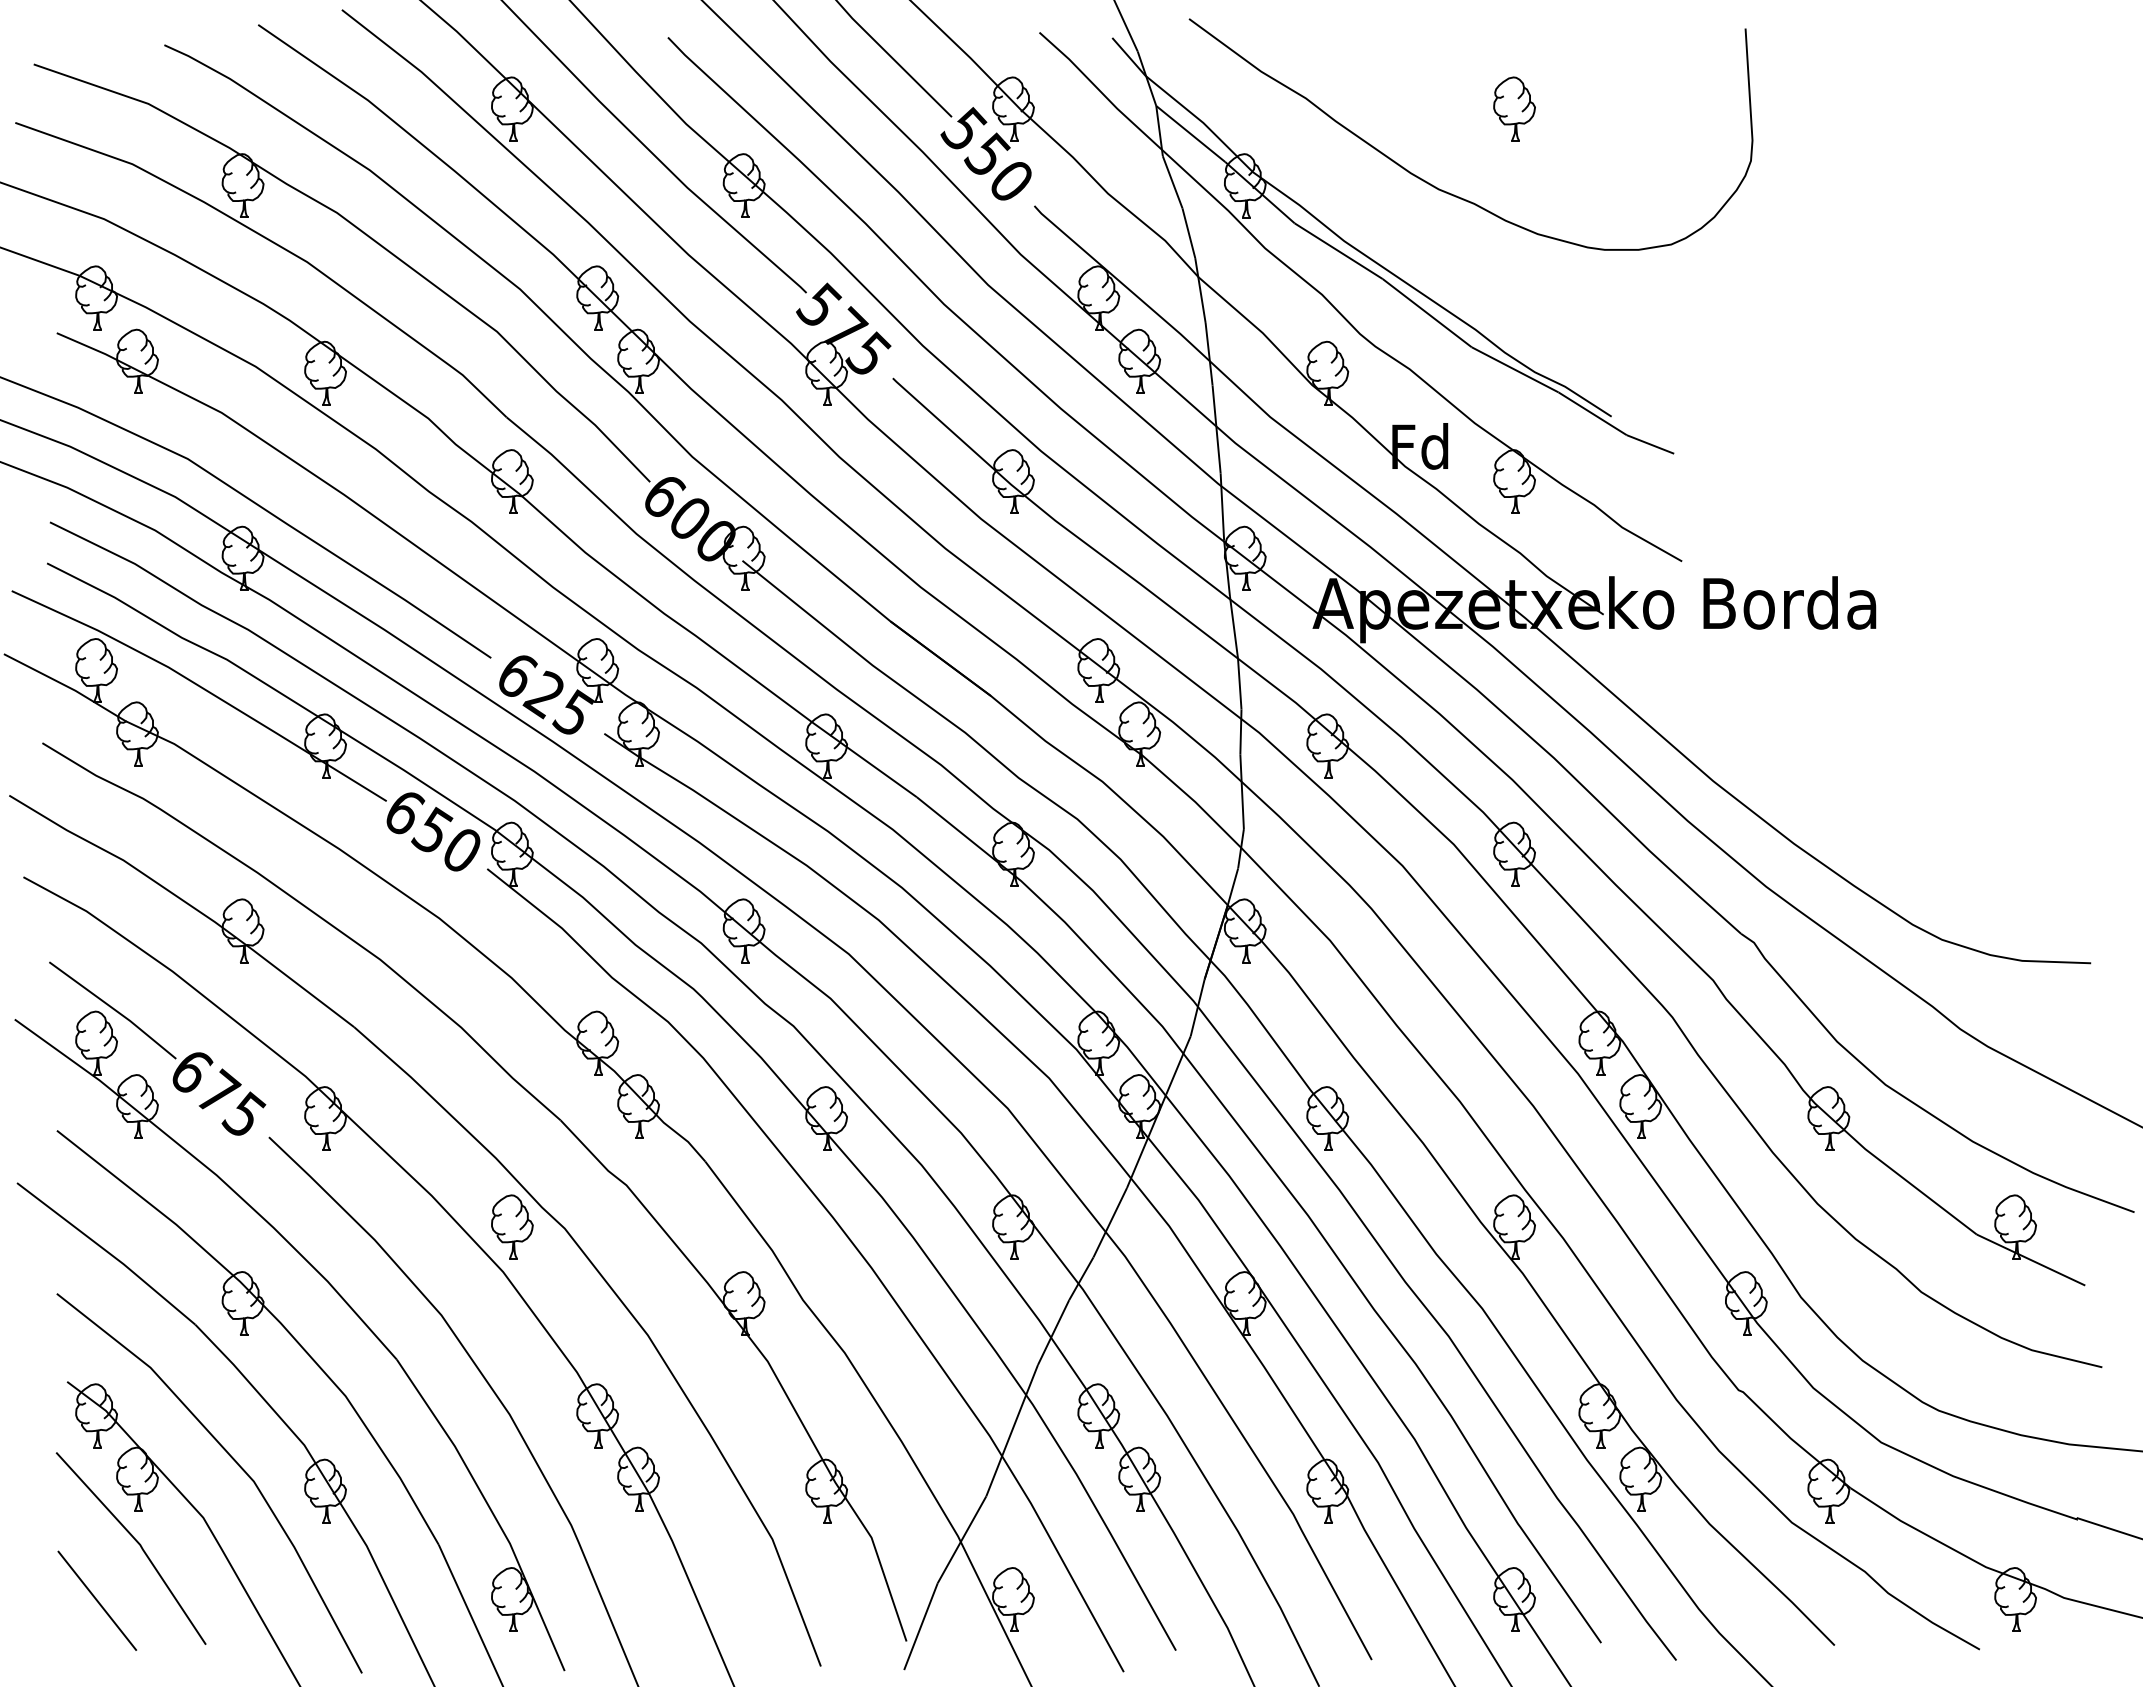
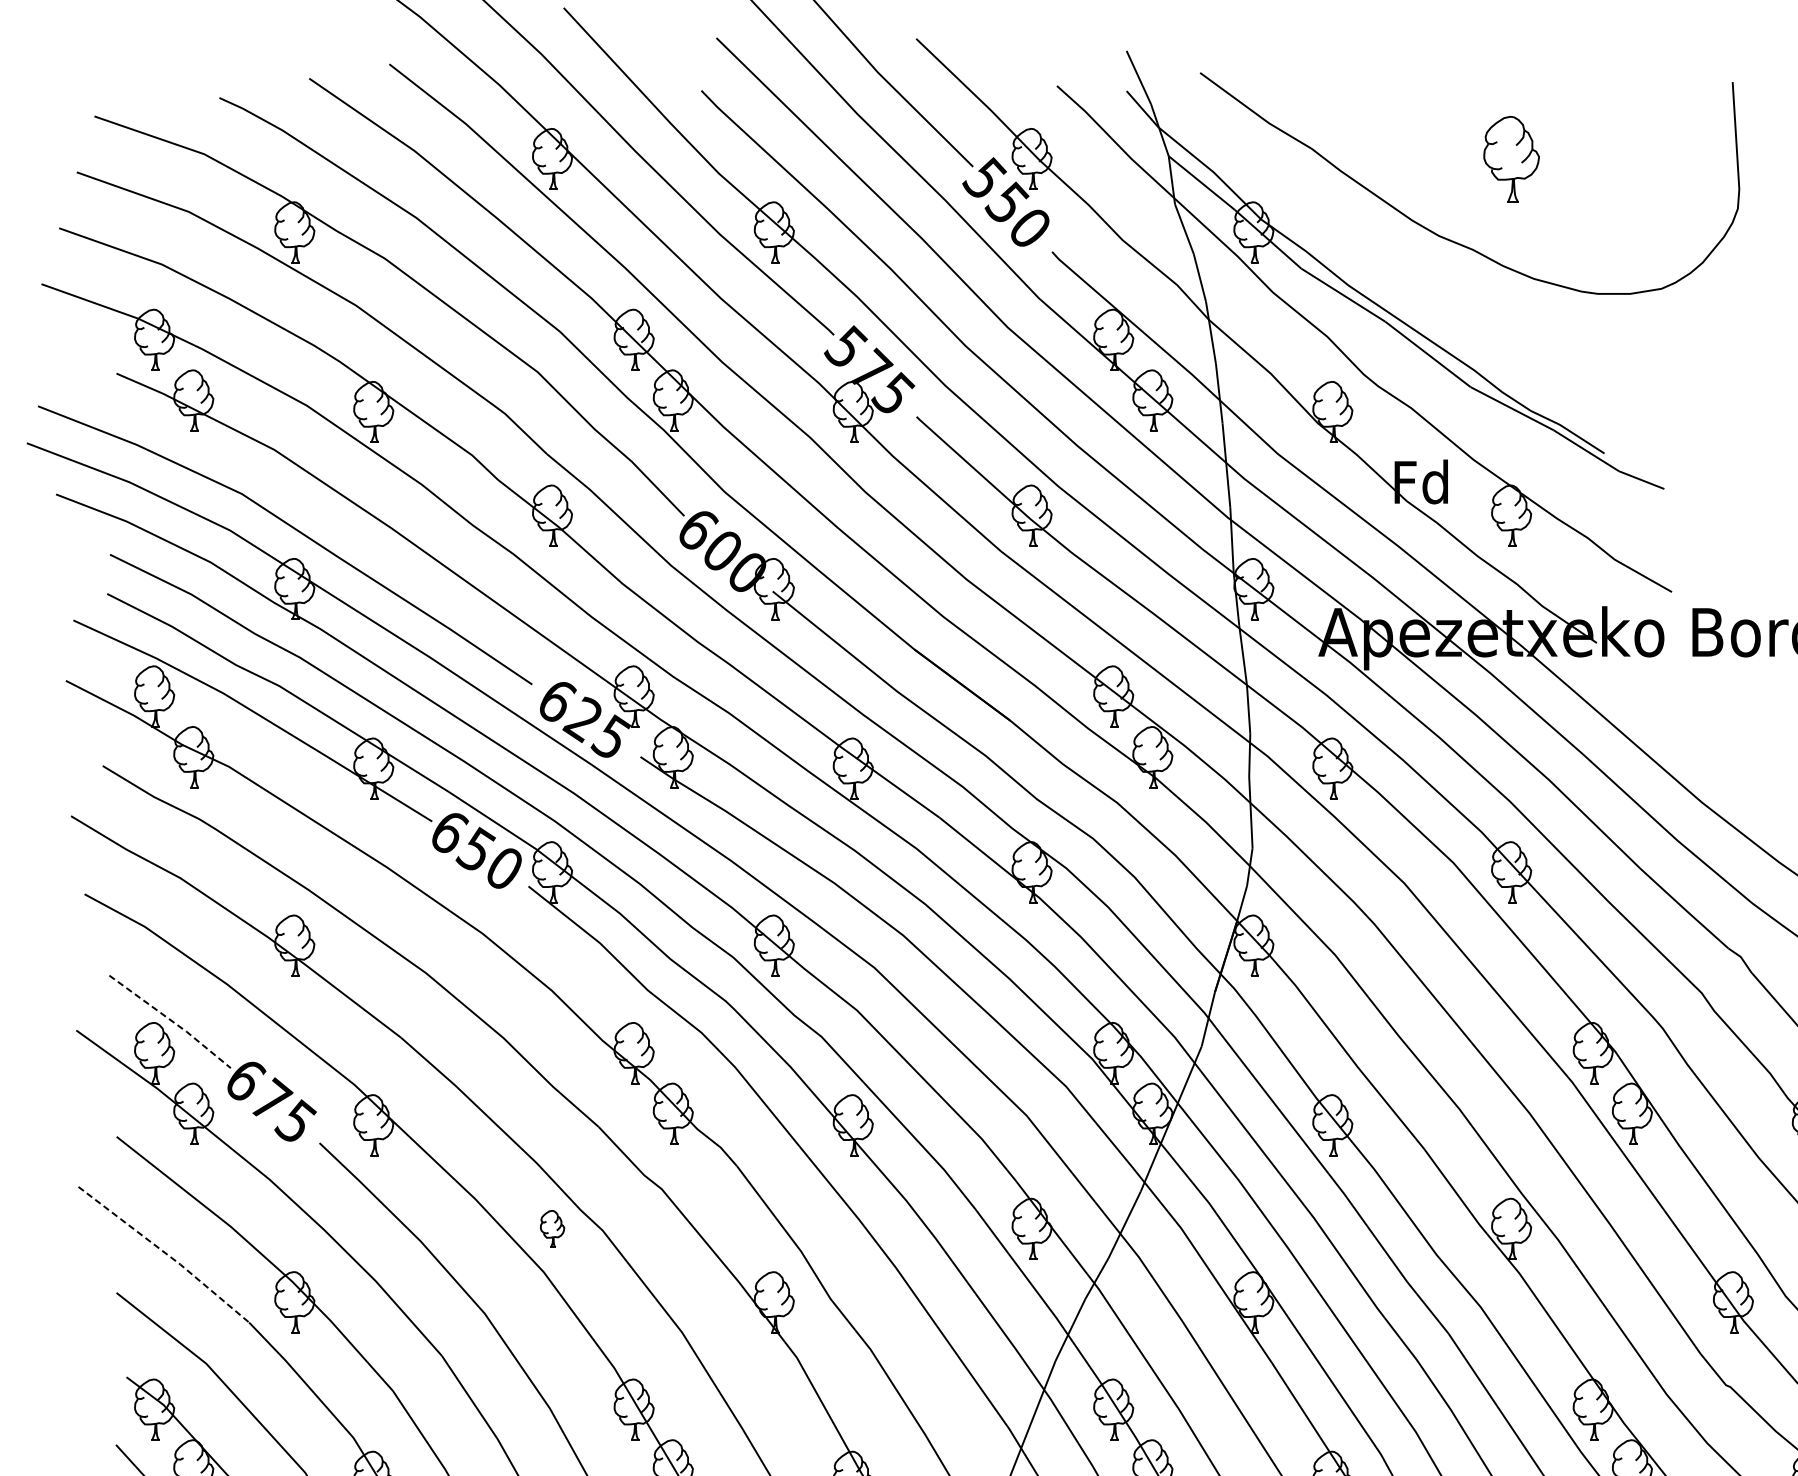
part: (1514, 108) -> (1511, 158), size x1.4
line: (114, 1009) -> (171, 1020), solid -> dashed
part: (512, 1226) -> (552, 1228), size x0.6
line: (108, 1252) -> (166, 1253), solid -> dashed

